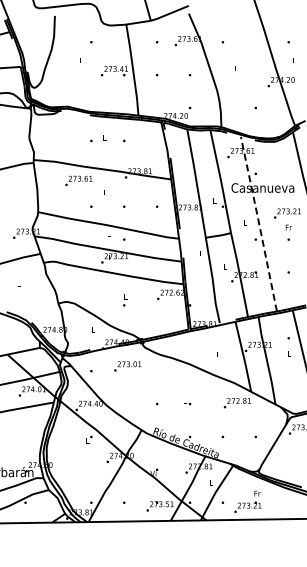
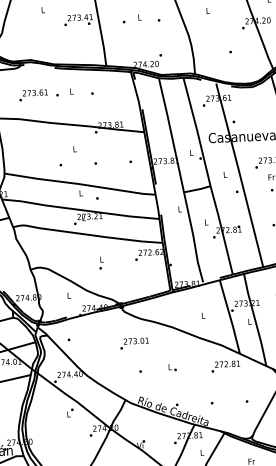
text: (78, 180) -> (33, 94), moved
line: (259, 223) -> (240, 174), dashed -> solid
text: (127, 366) -> (134, 343), moved

